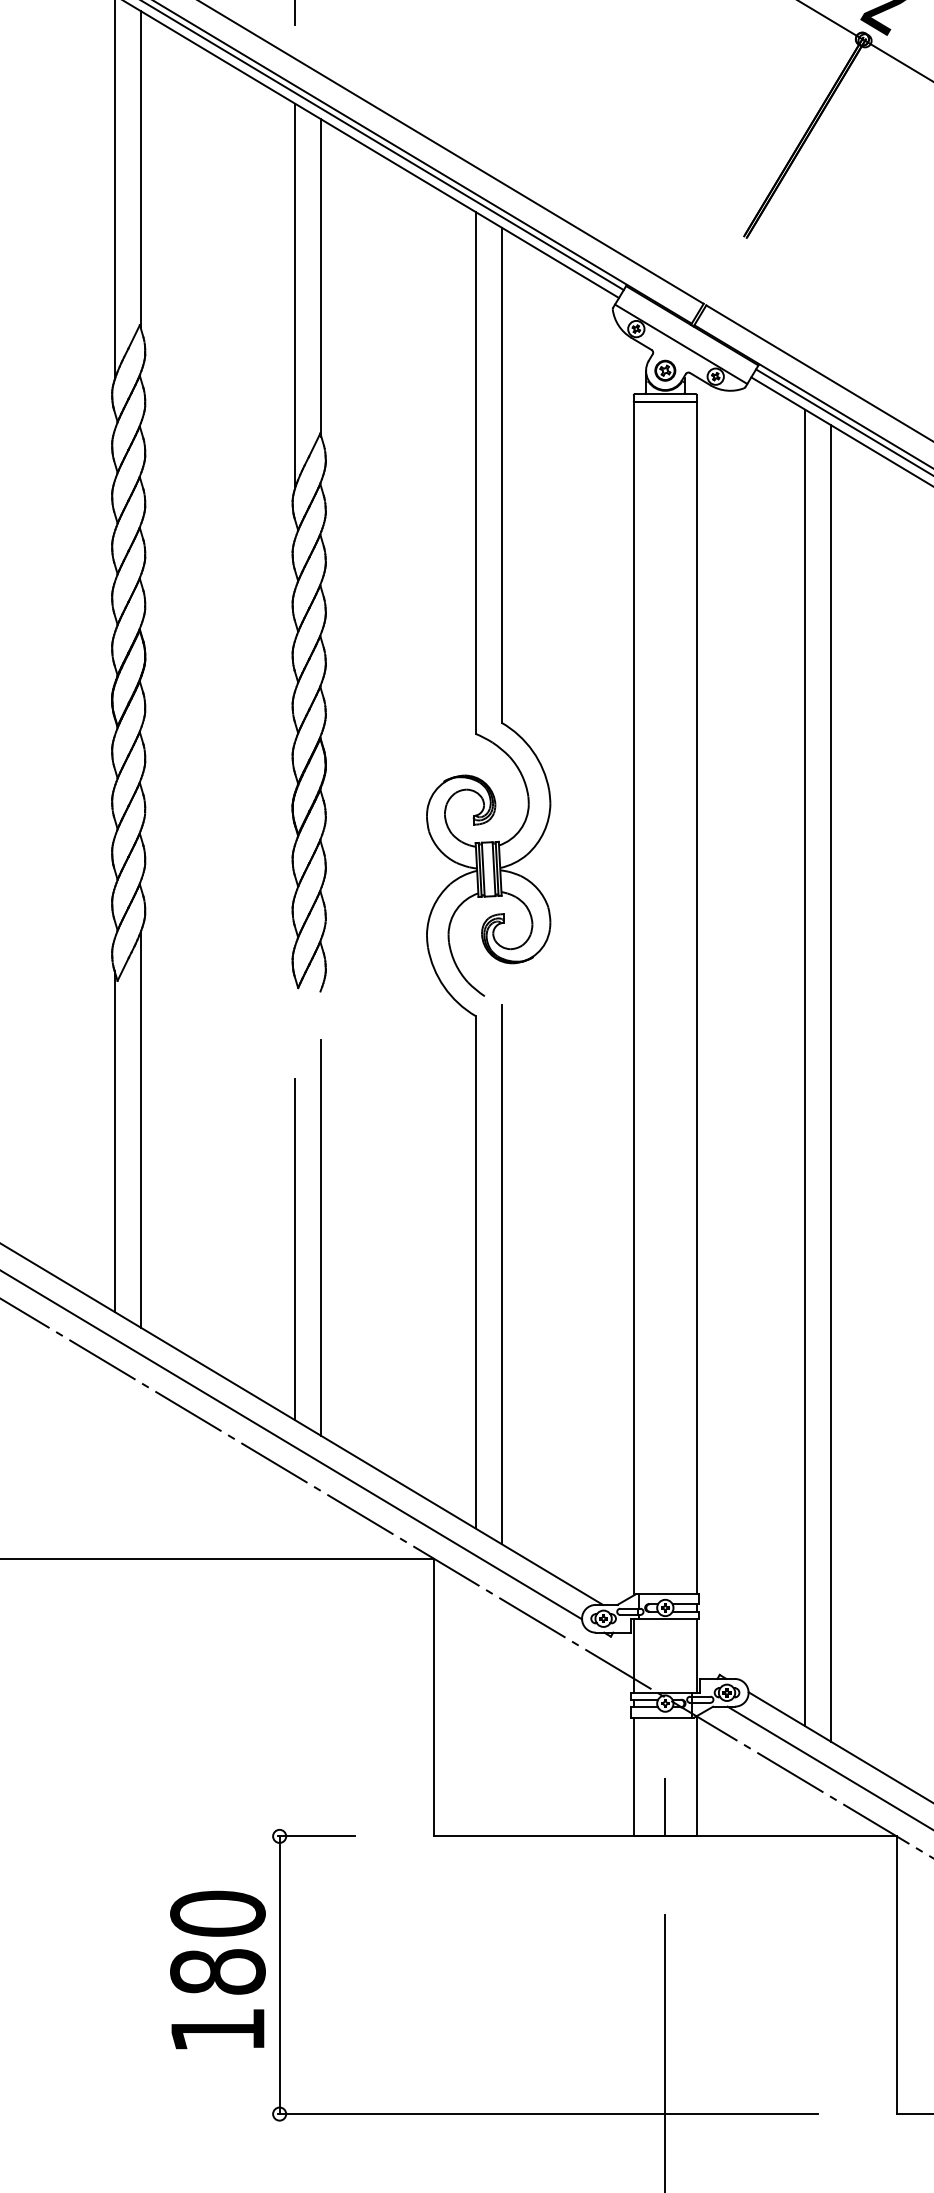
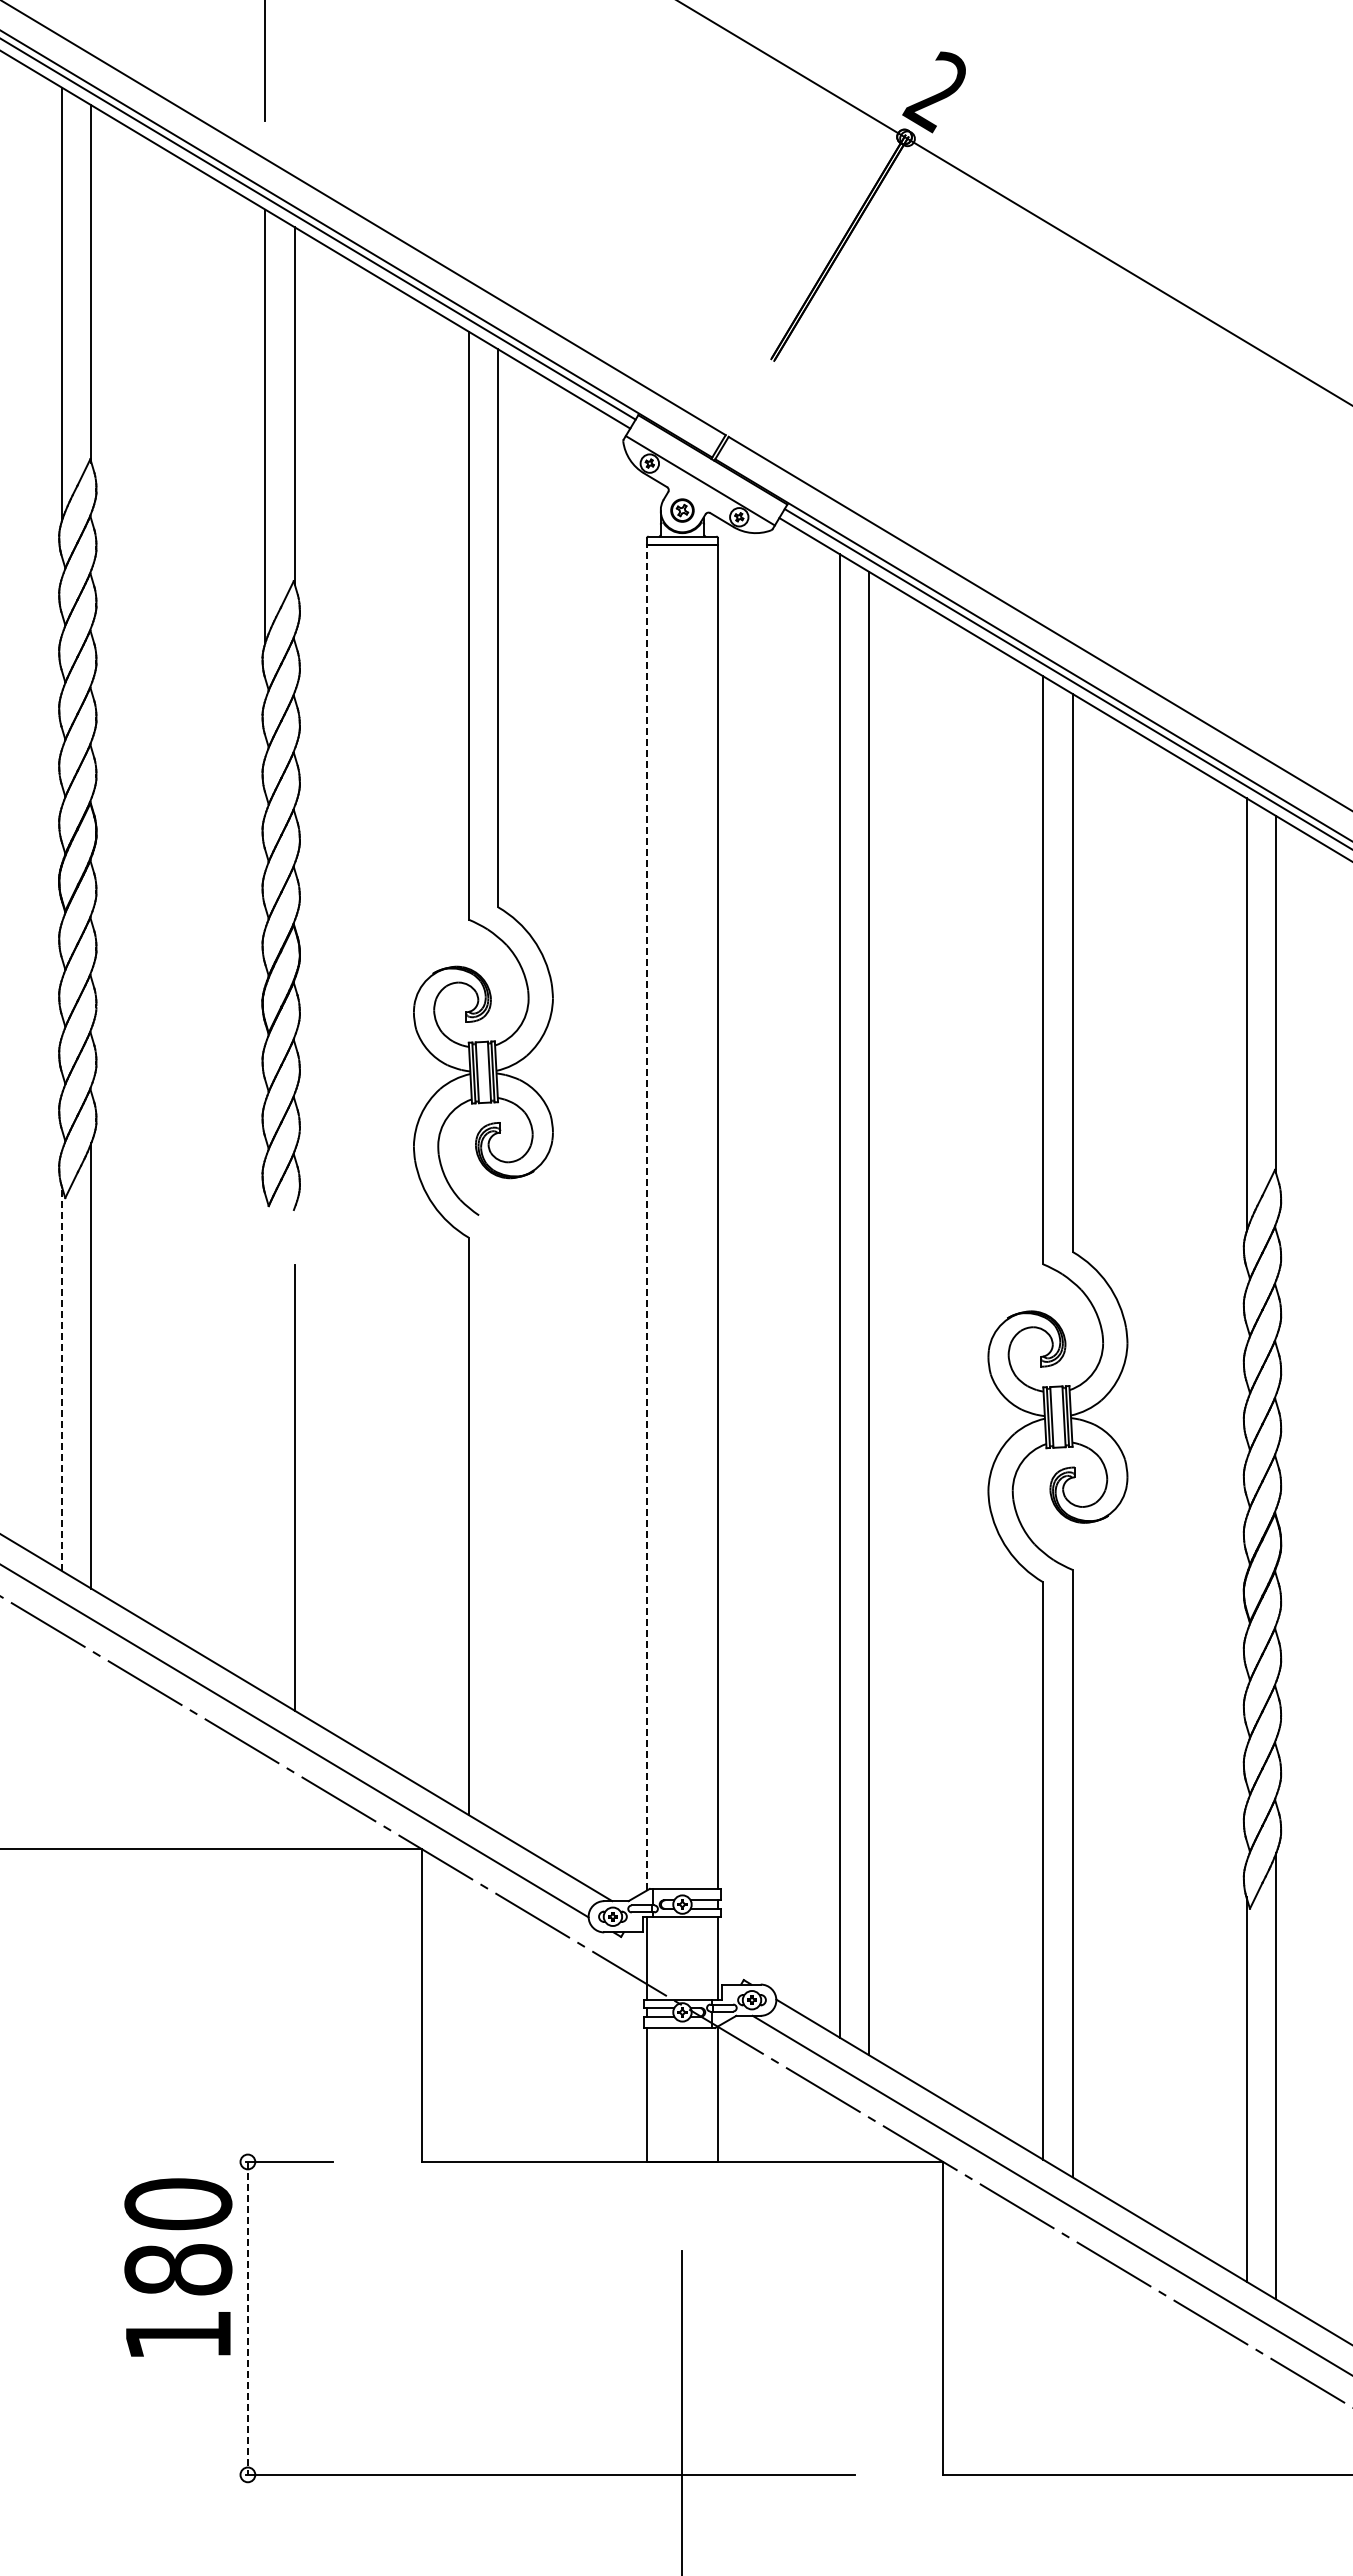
line: (634, 998) -> (647, 1217), solid -> dashed
line: (114, 1141) -> (61, 1378), solid -> dashed
line: (295, 1249) -> (265, 1500), removed
line: (502, 1274) -> (498, 1528), removed
line: (665, 1806) -> (682, 2128), removed
text: (218, 1969) -> (178, 2267), moved
line: (279, 1975) -> (247, 2318), solid -> dashed

